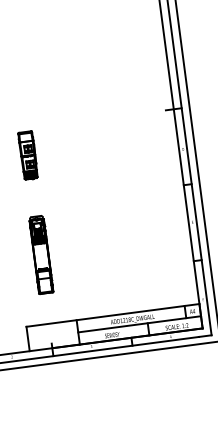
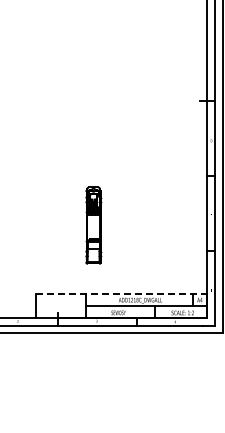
part: (28, 155) -> (59, 126), removed
part: (41, 254) -> (93, 225), moved
line: (112, 315) -> (121, 293), solid -> dashed

